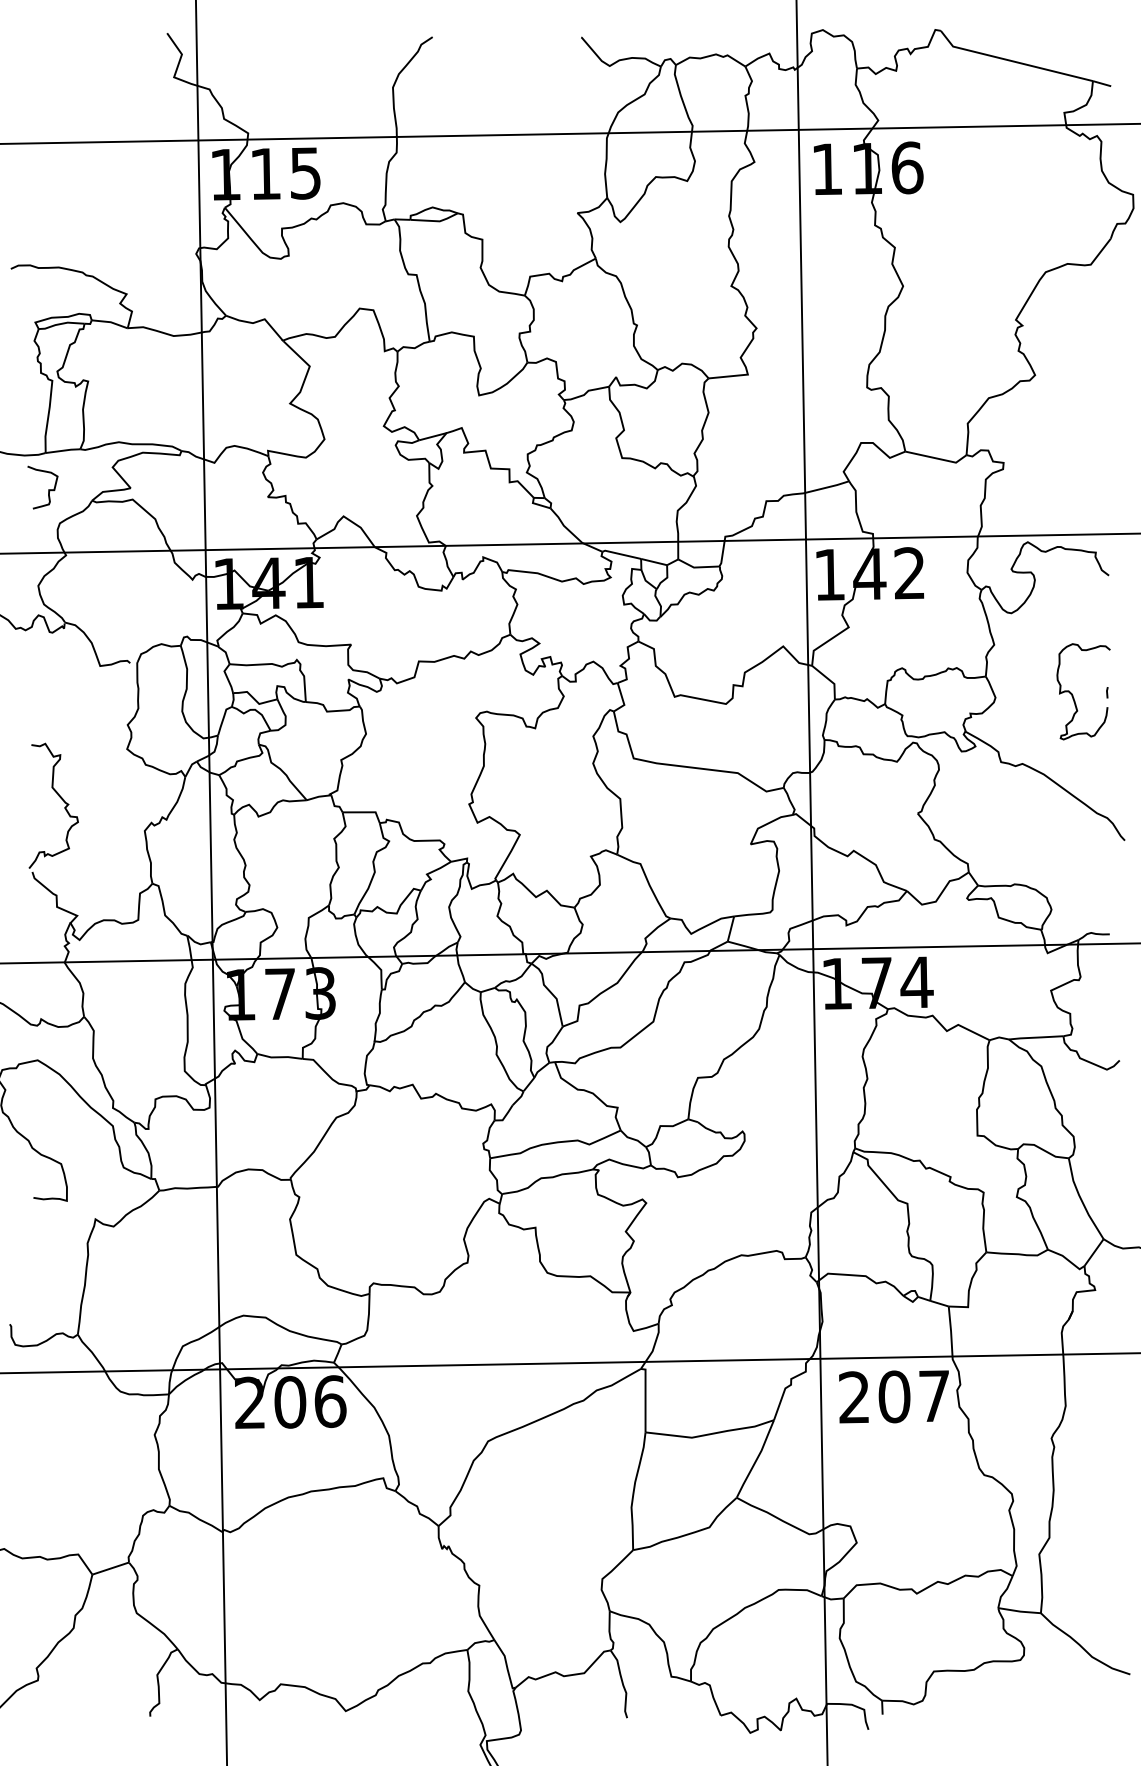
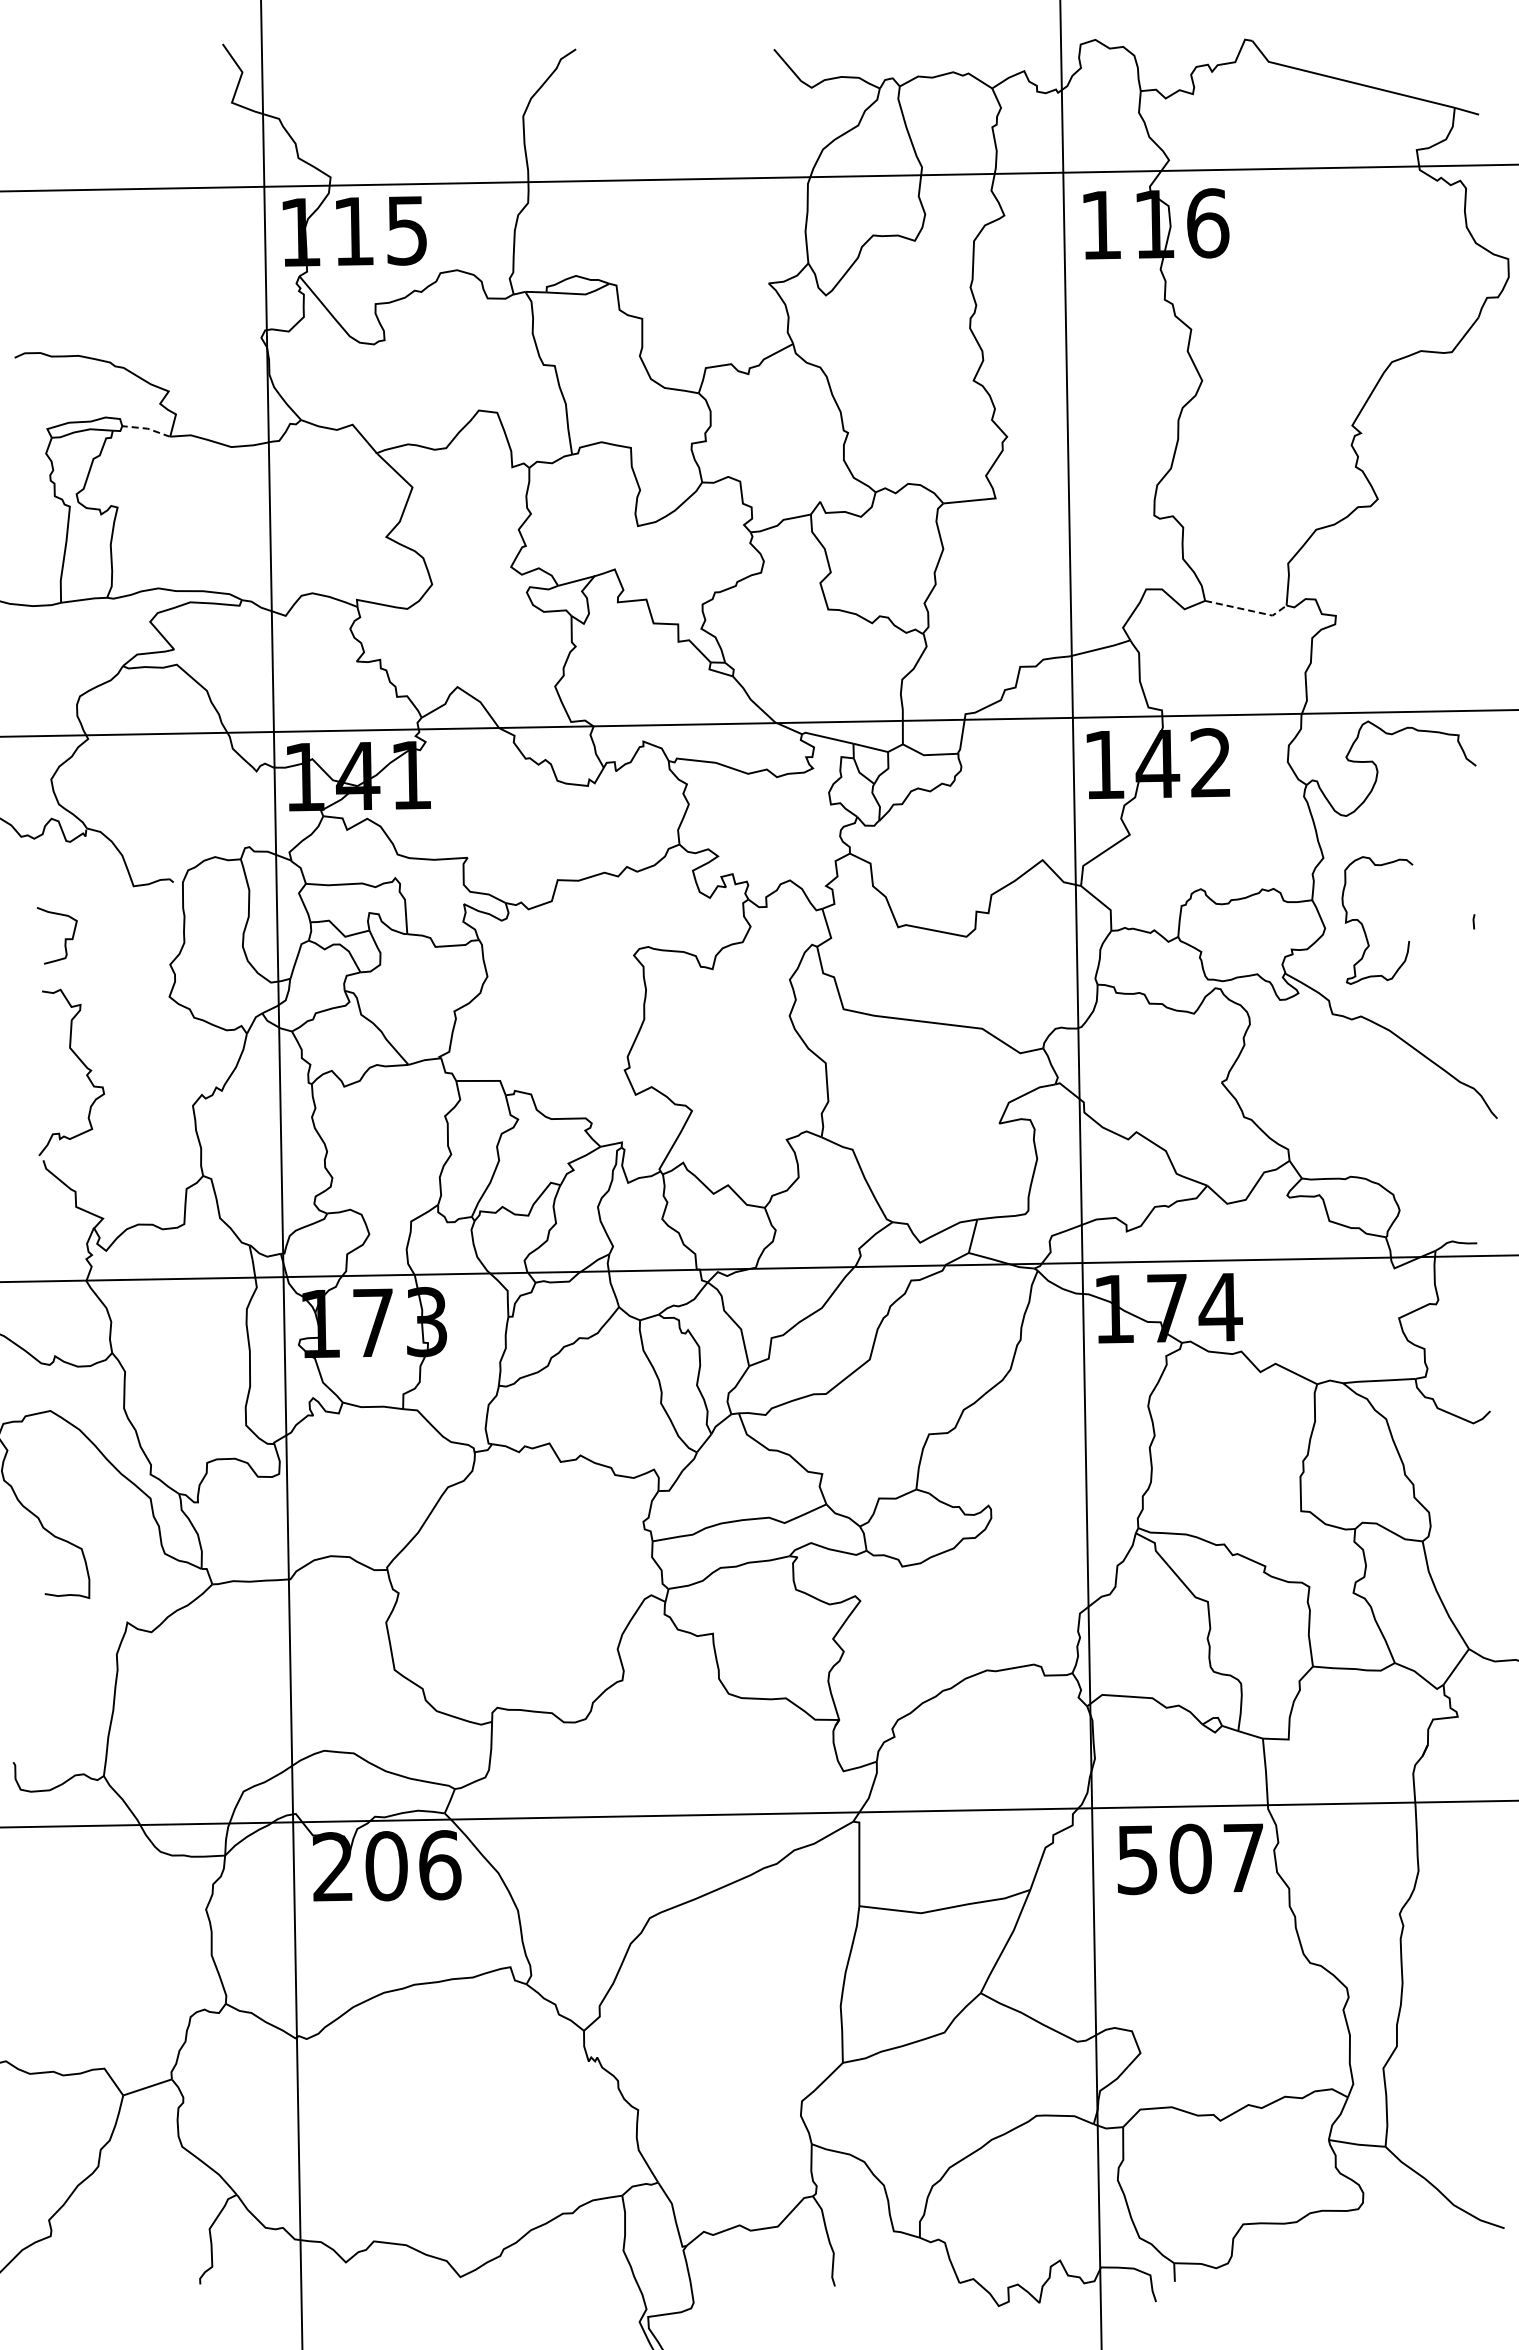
line: (110, 322) -> (147, 428), solid -> dashed
line: (937, 458) -> (1248, 610), solid -> dashed
curve: (48, 490) -> (64, 939), moved
curve: (1073, 697) -> (1364, 927), moved
text: (854, 1397) -> (1137, 1859), 207 -> 507

